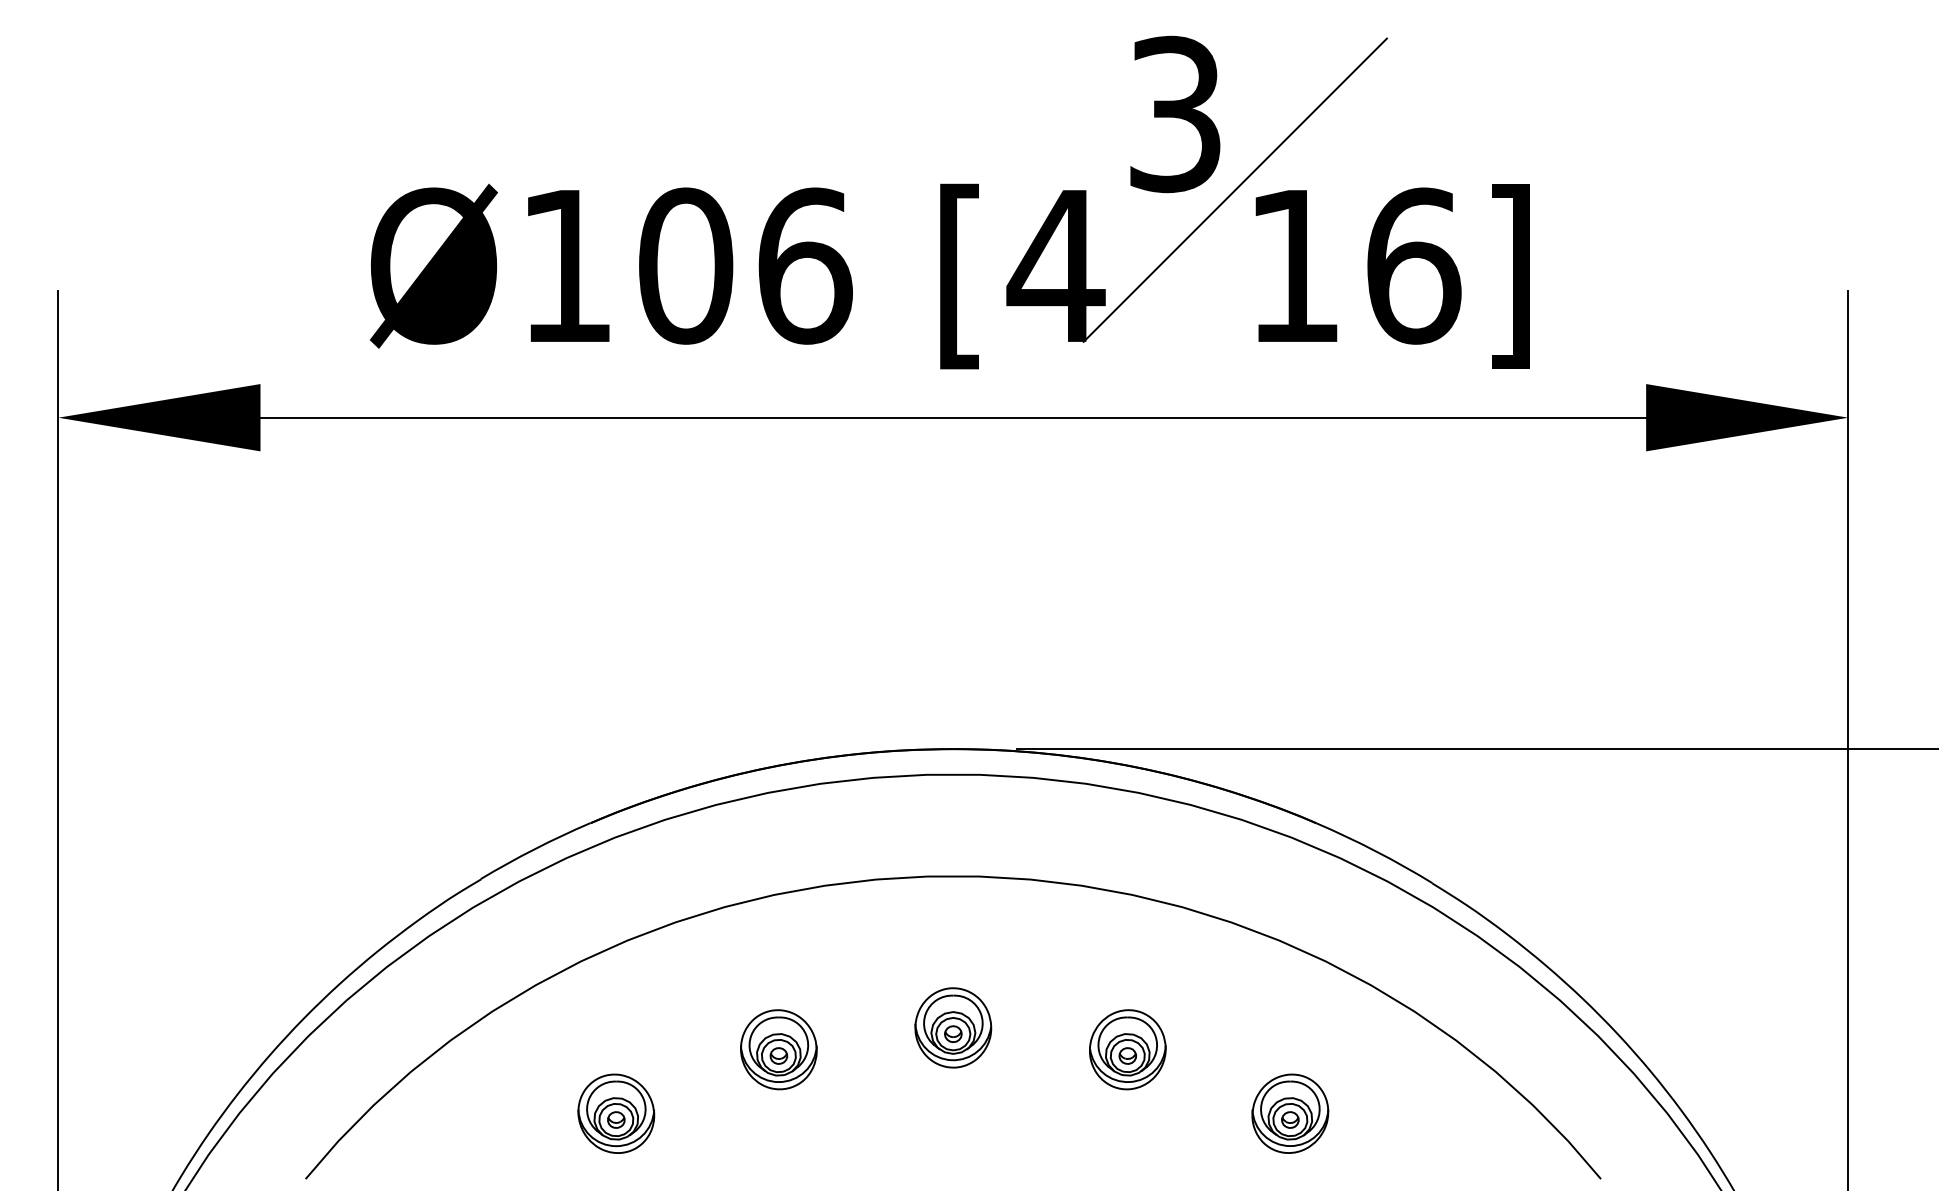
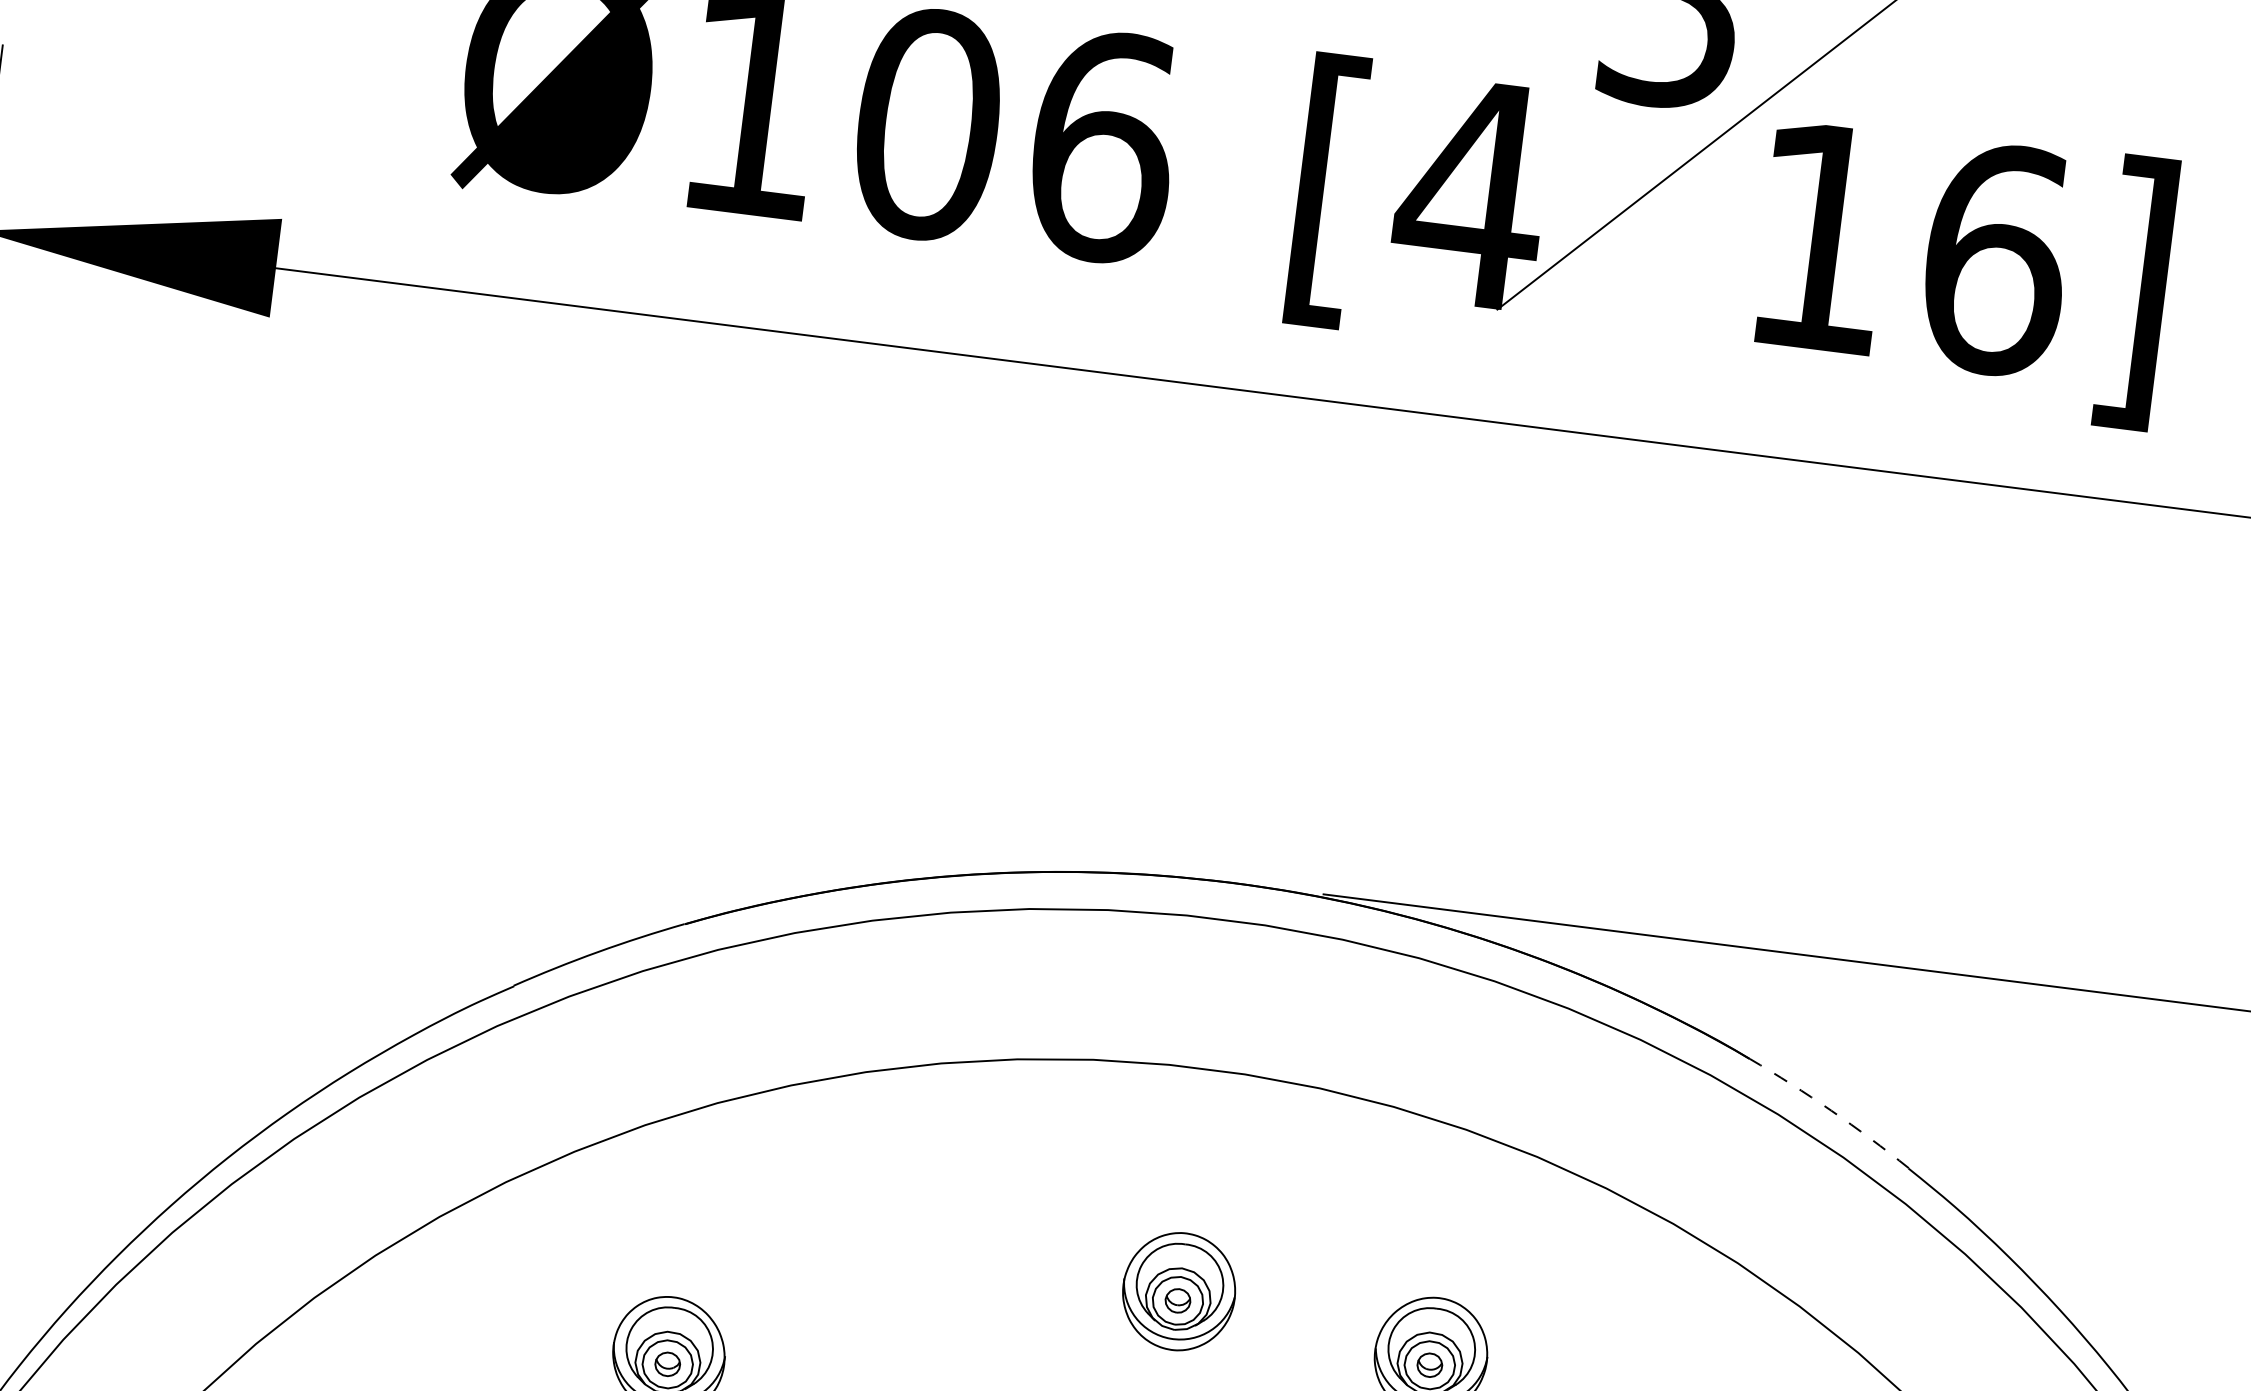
arc: (1375, 851) -> (1831, 1111), solid -> dashed
part: (778, 1049) -> (918, 1290), removed

